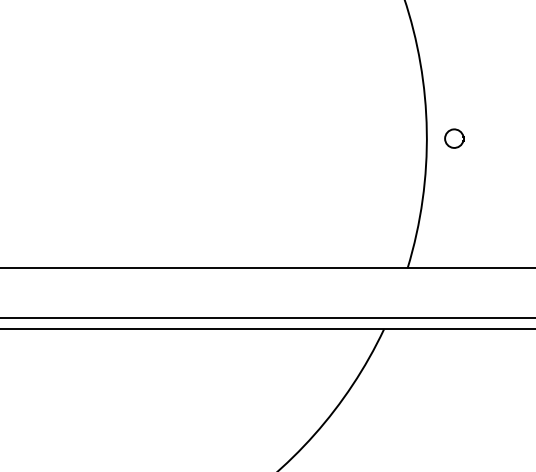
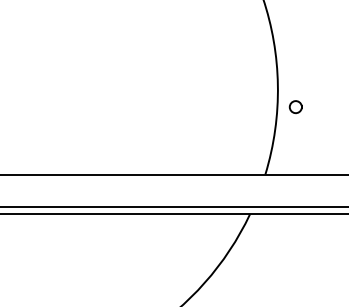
part: (453, 139) -> (295, 107), moved

